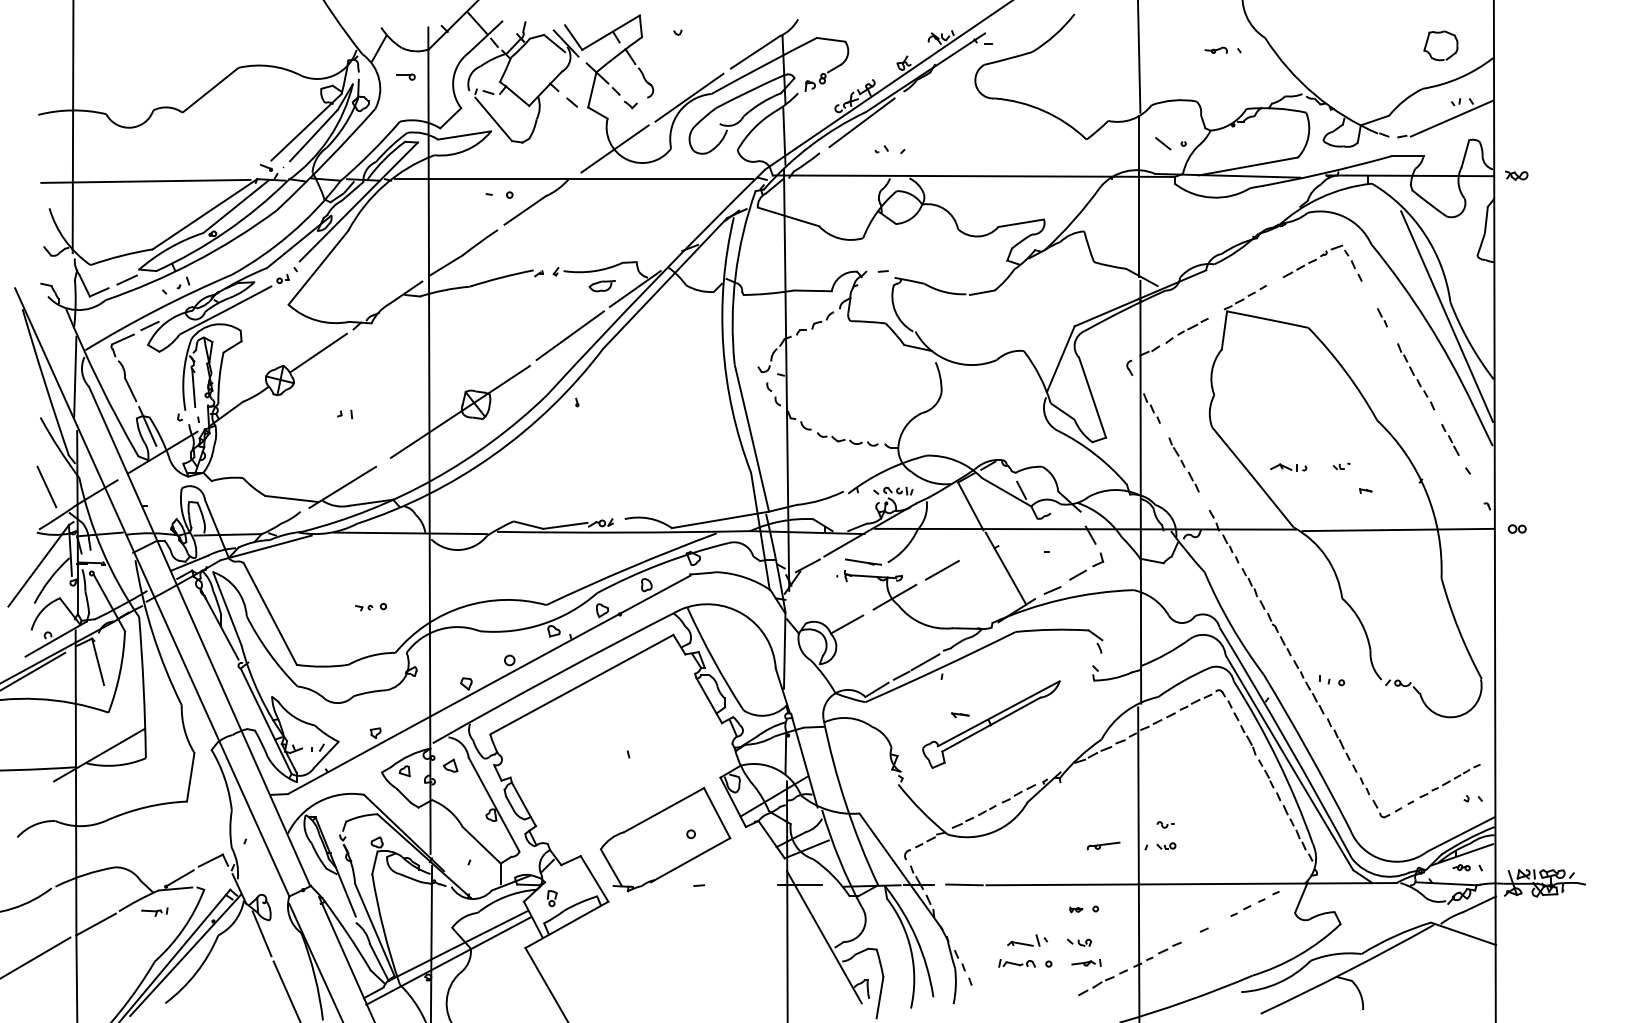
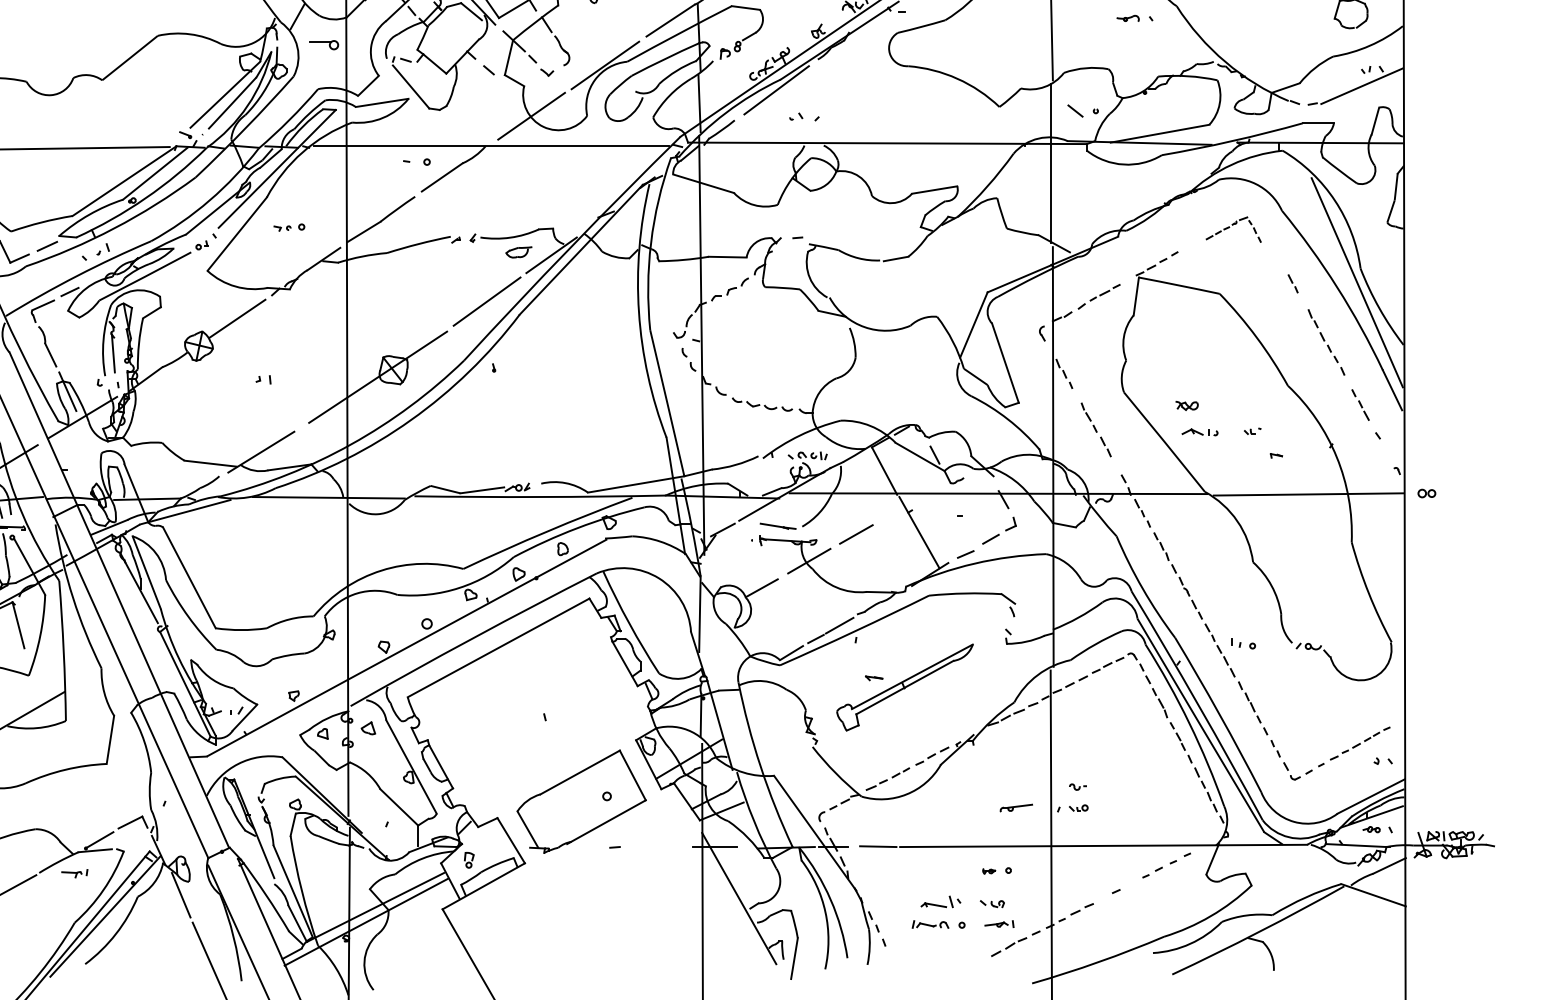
part: (405, 76) -> (323, 44), size x1.6
part: (1516, 175) -> (1186, 405), moved
part: (1322, 262) -> (1233, 228), size x0.7
part: (371, 607) -> (289, 227), moved

